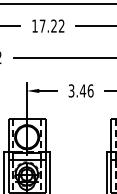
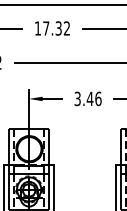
text: (53, 26) -> (58, 28), 17.22 -> 17.32

